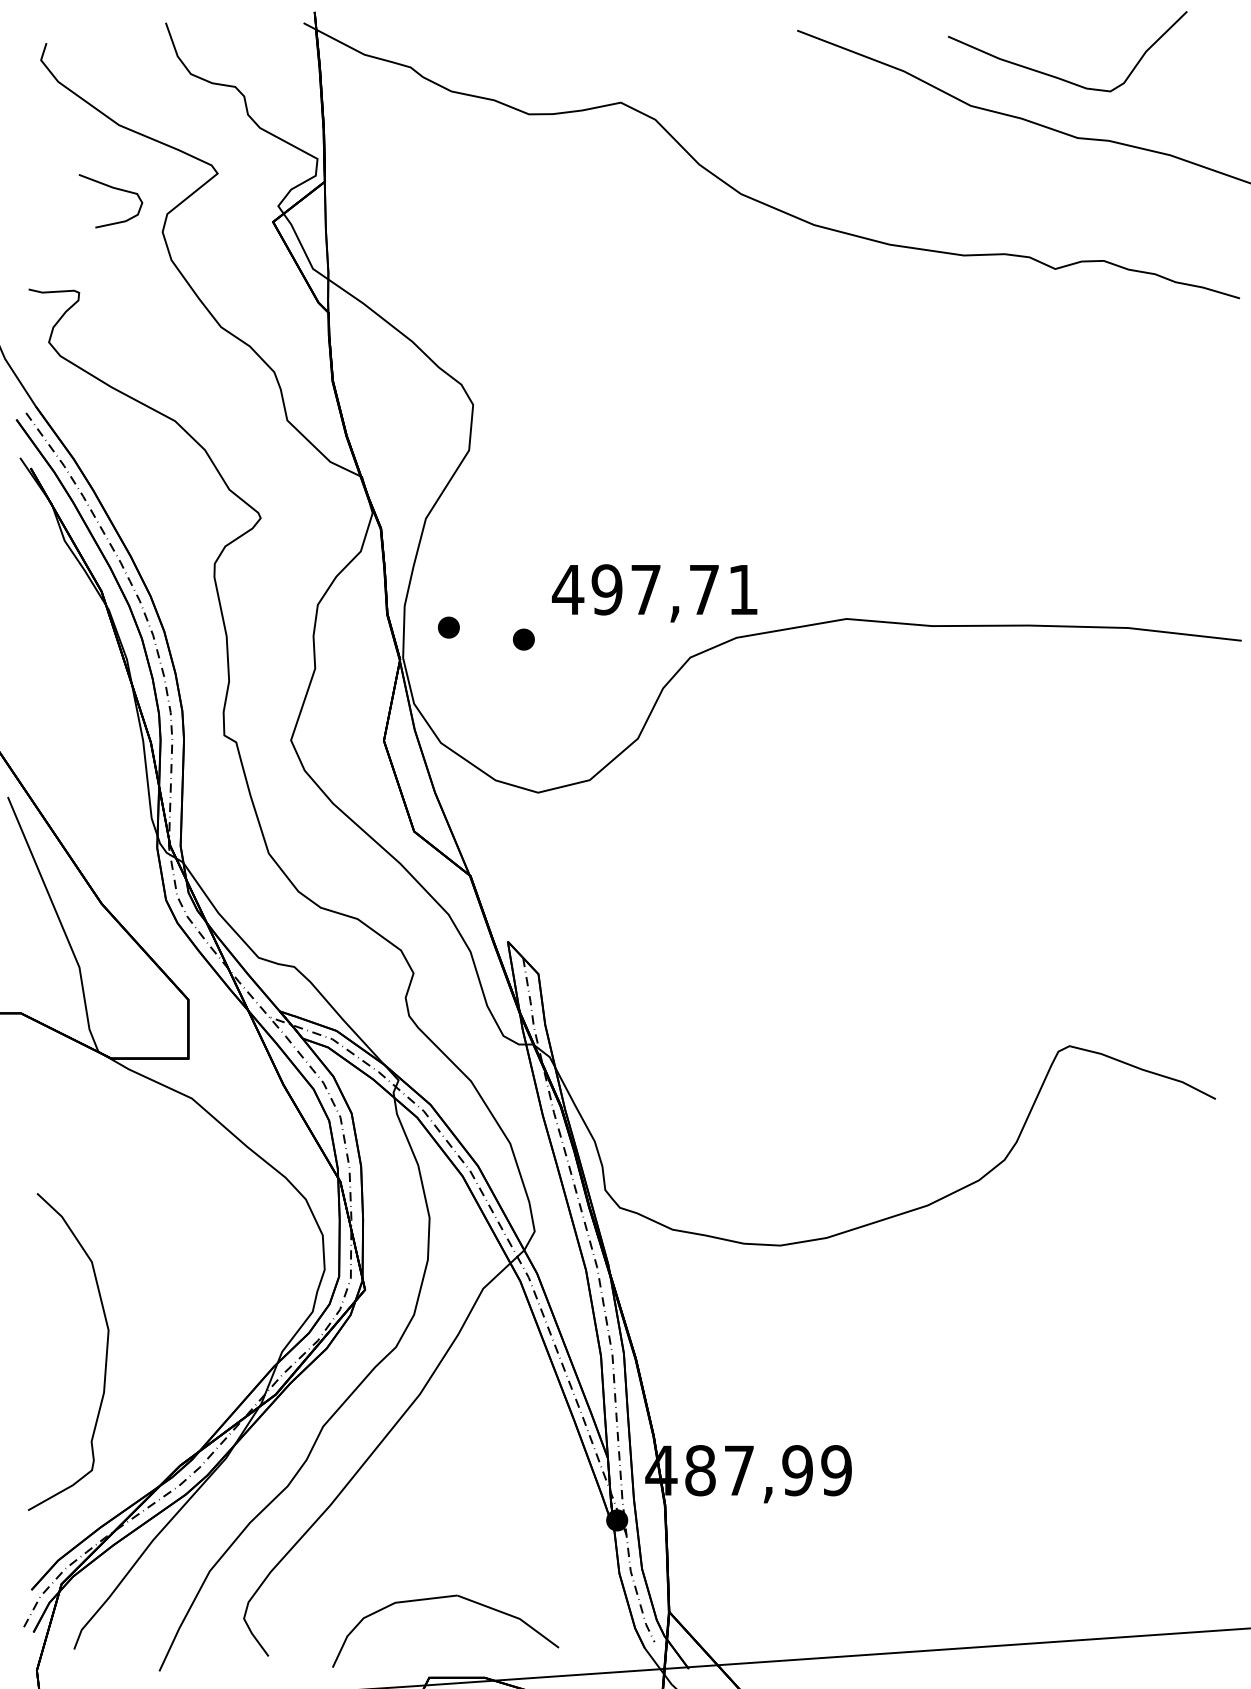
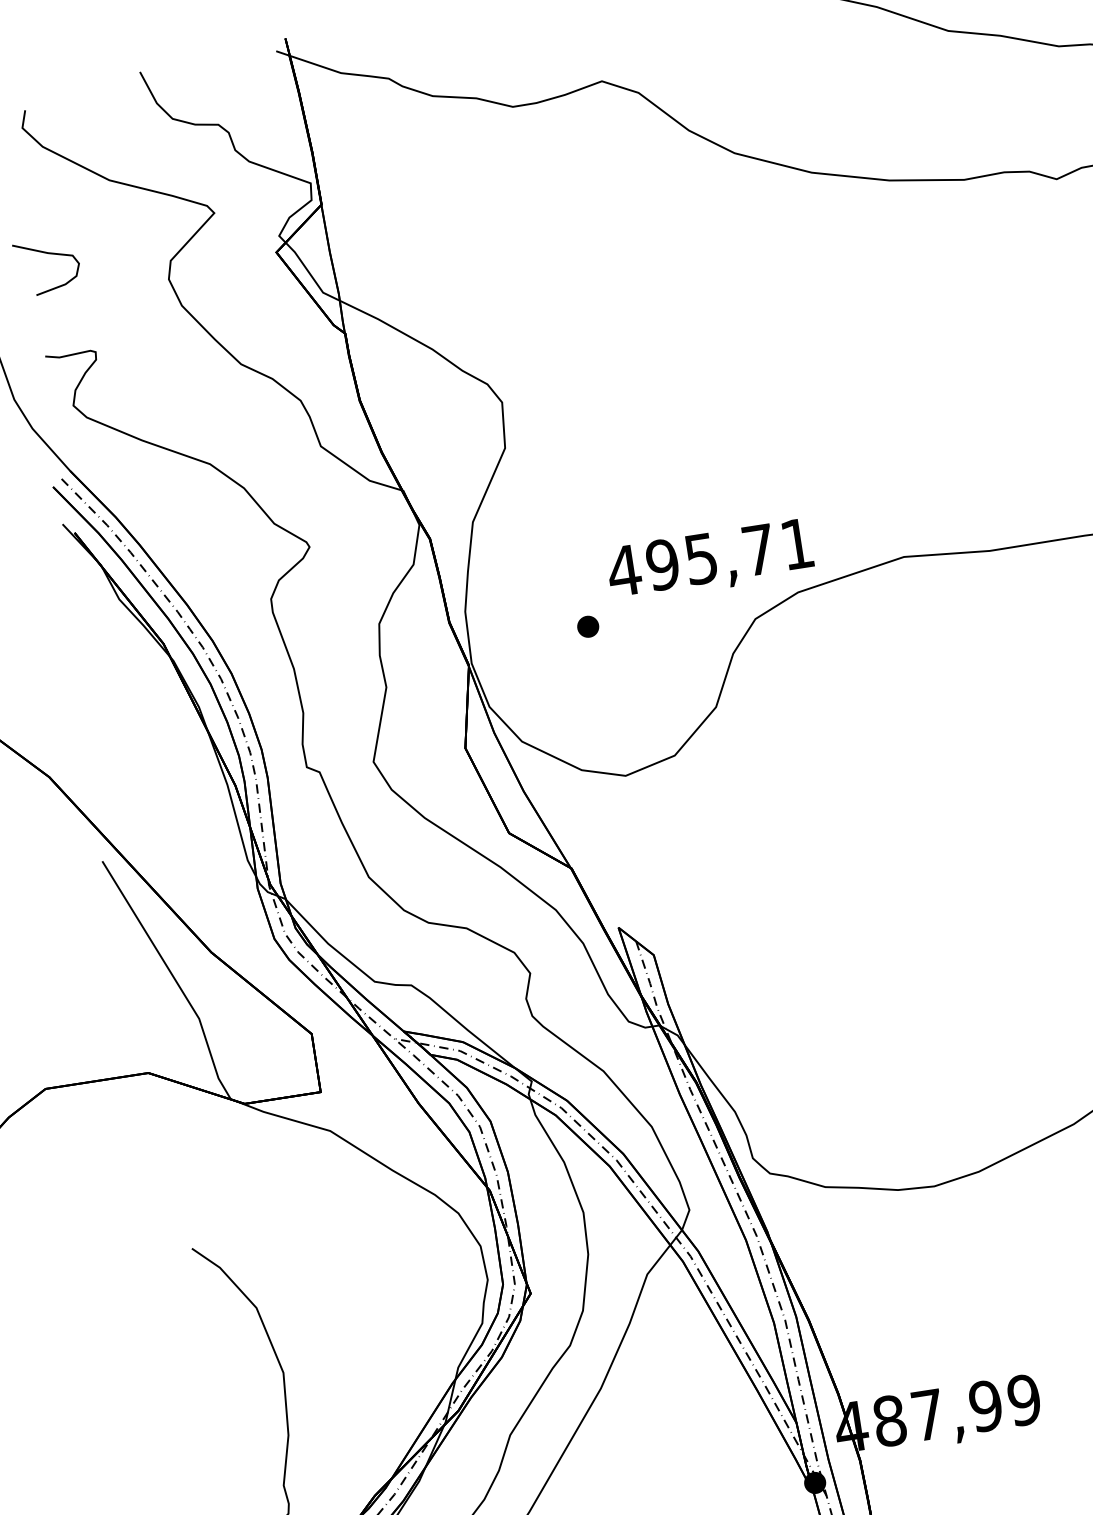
curve: (115, 189) -> (50, 254), moved
text: (645, 590) -> (700, 559), 497,71 -> 495,71
part: (448, 627) -> (511, 626), removed

